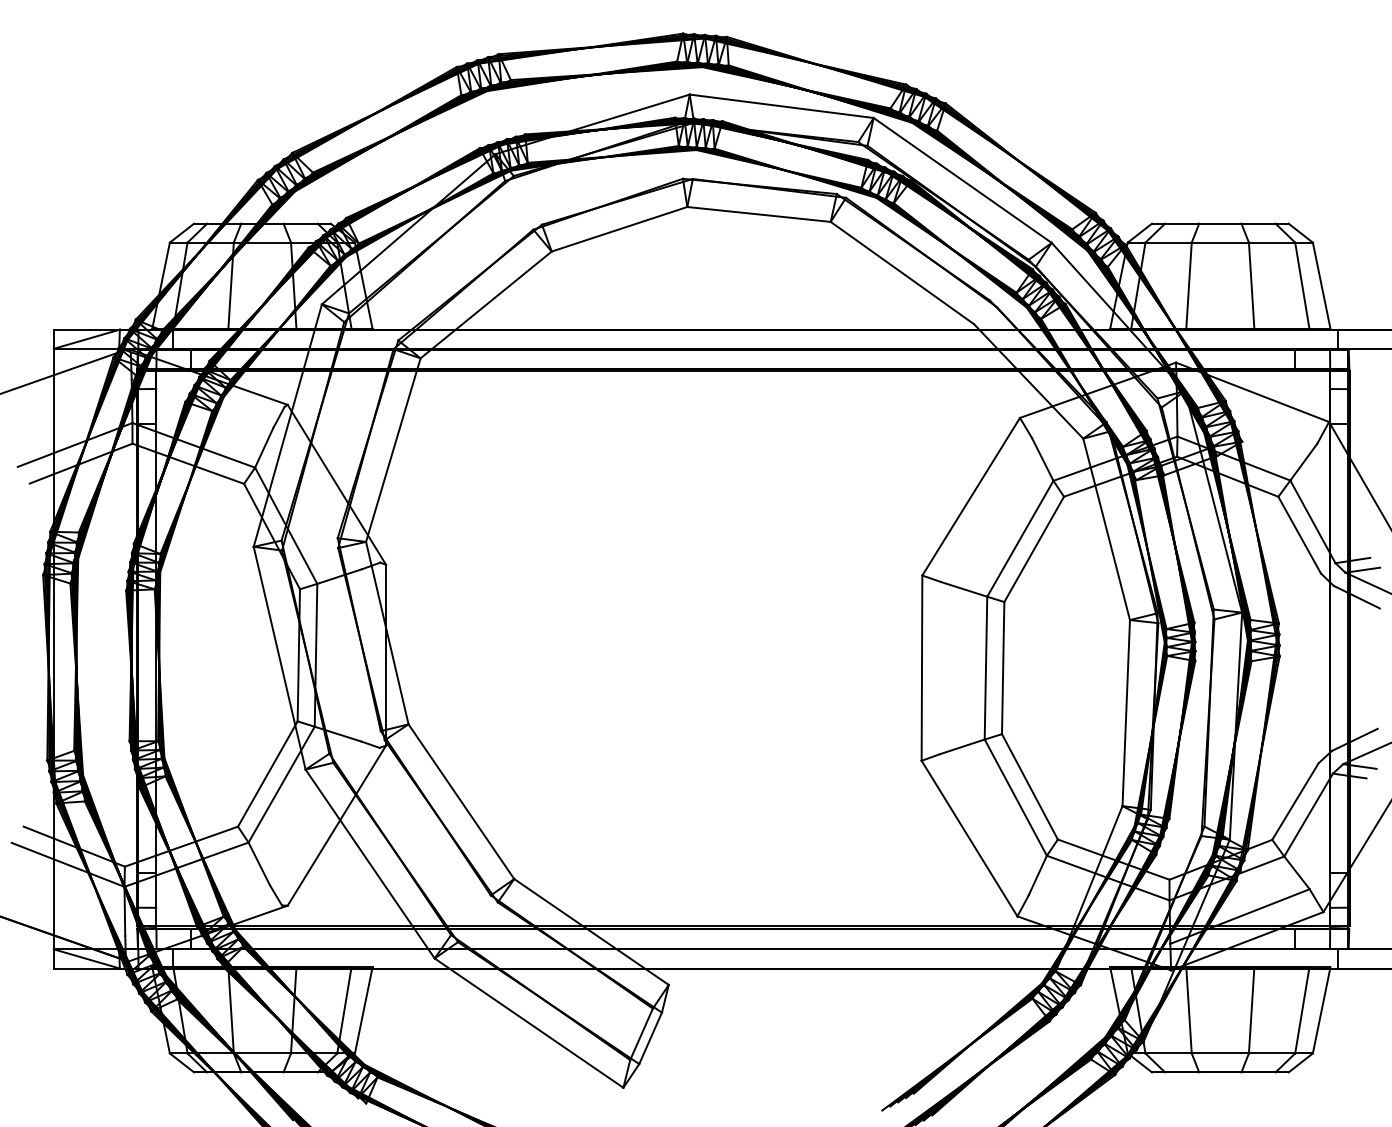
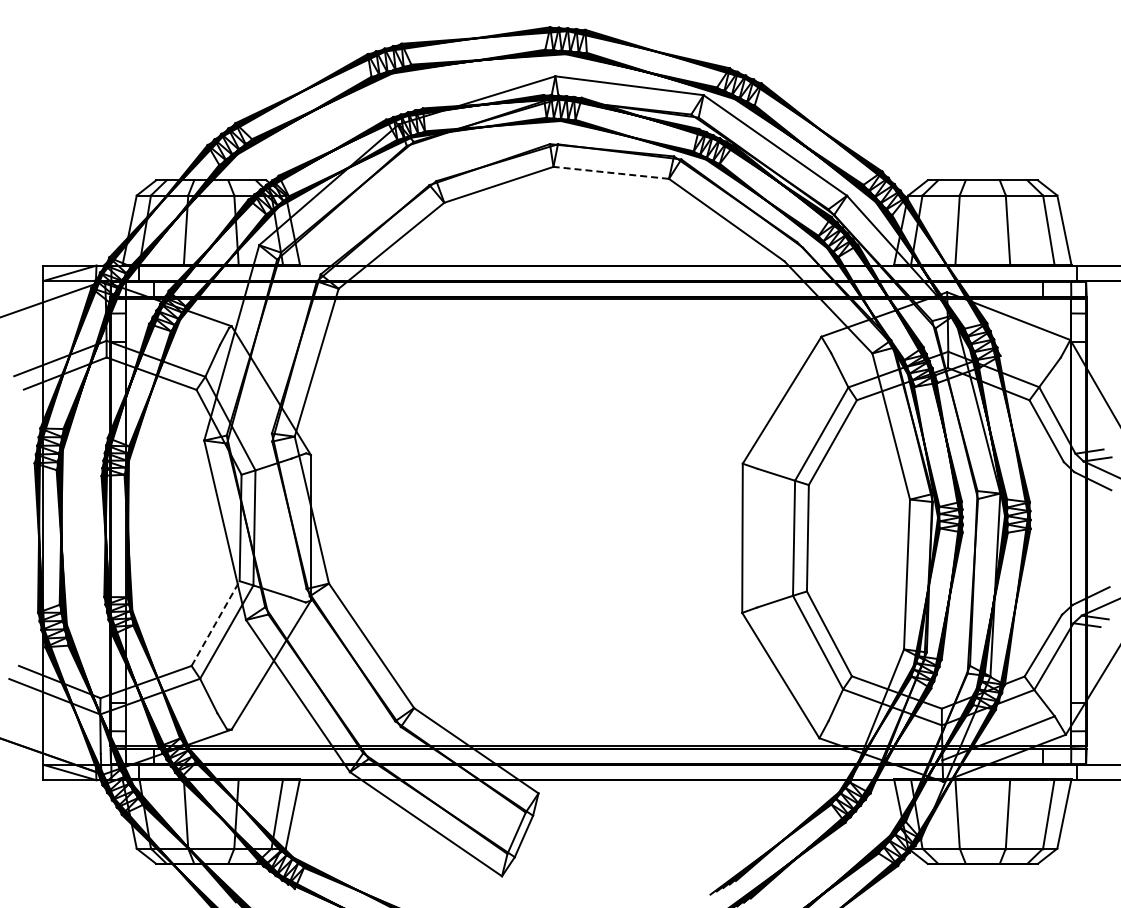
line: (758, 213) -> (610, 172), solid -> dashed
line: (267, 773) -> (215, 623), solid -> dashed

